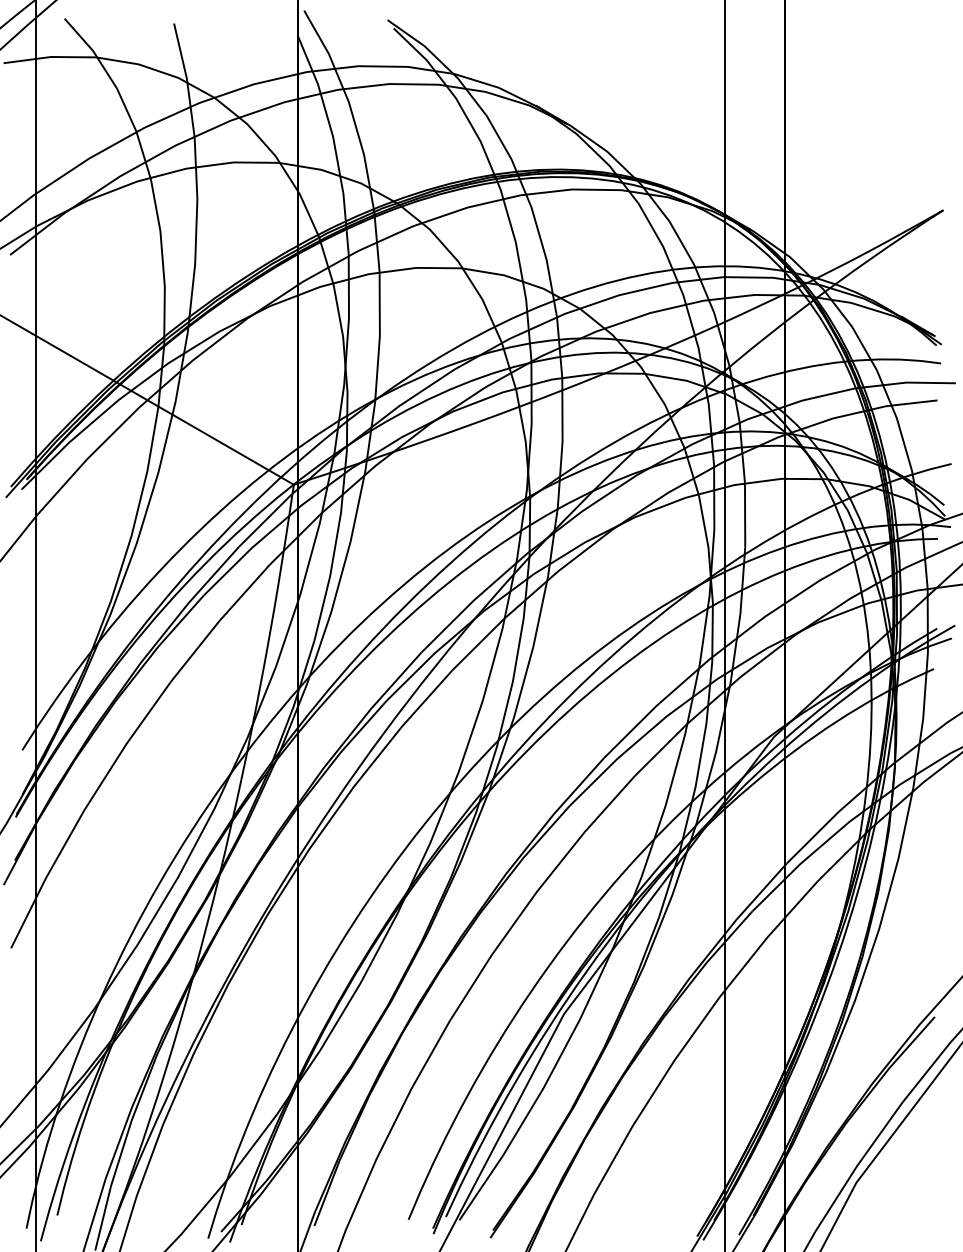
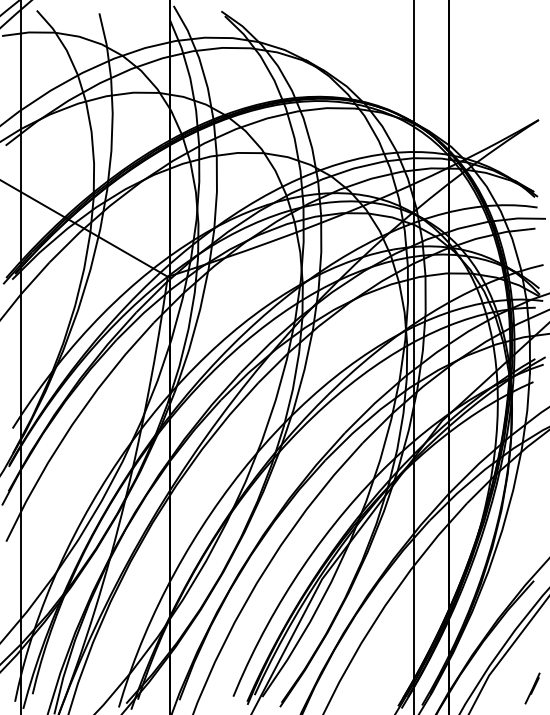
line: (932, 1205) -> (532, 688), added

